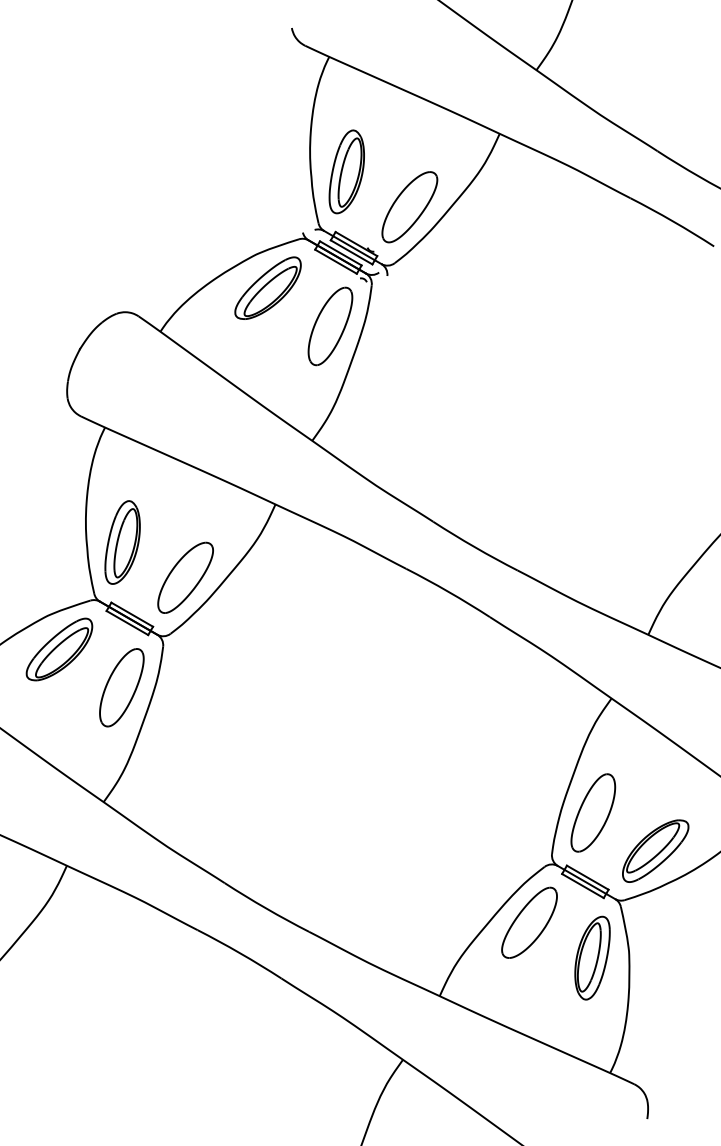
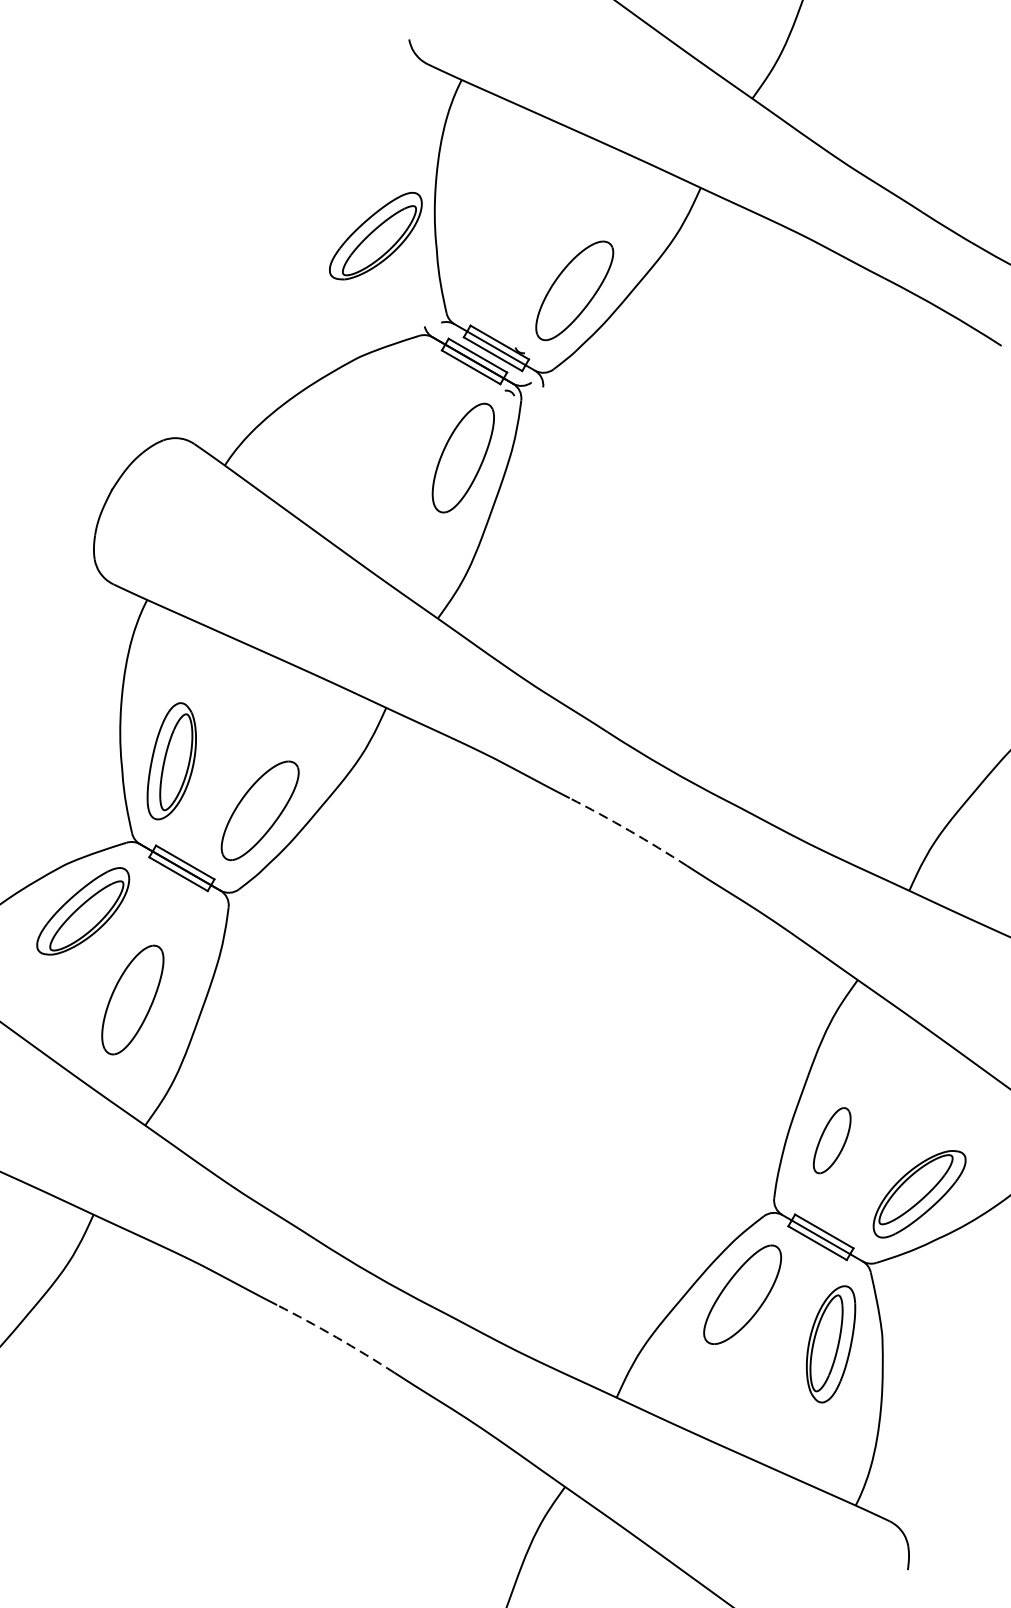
part: (346, 171) -> (485, 240), removed
part: (267, 287) -> (375, 235), moved
arc: (448, 591) -> (628, 829), solid -> dashed
part: (121, 687) -> (132, 999), moved
part: (593, 812) -> (832, 1139), size x0.6
arc: (240, 953) -> (337, 1337), solid -> dashed

